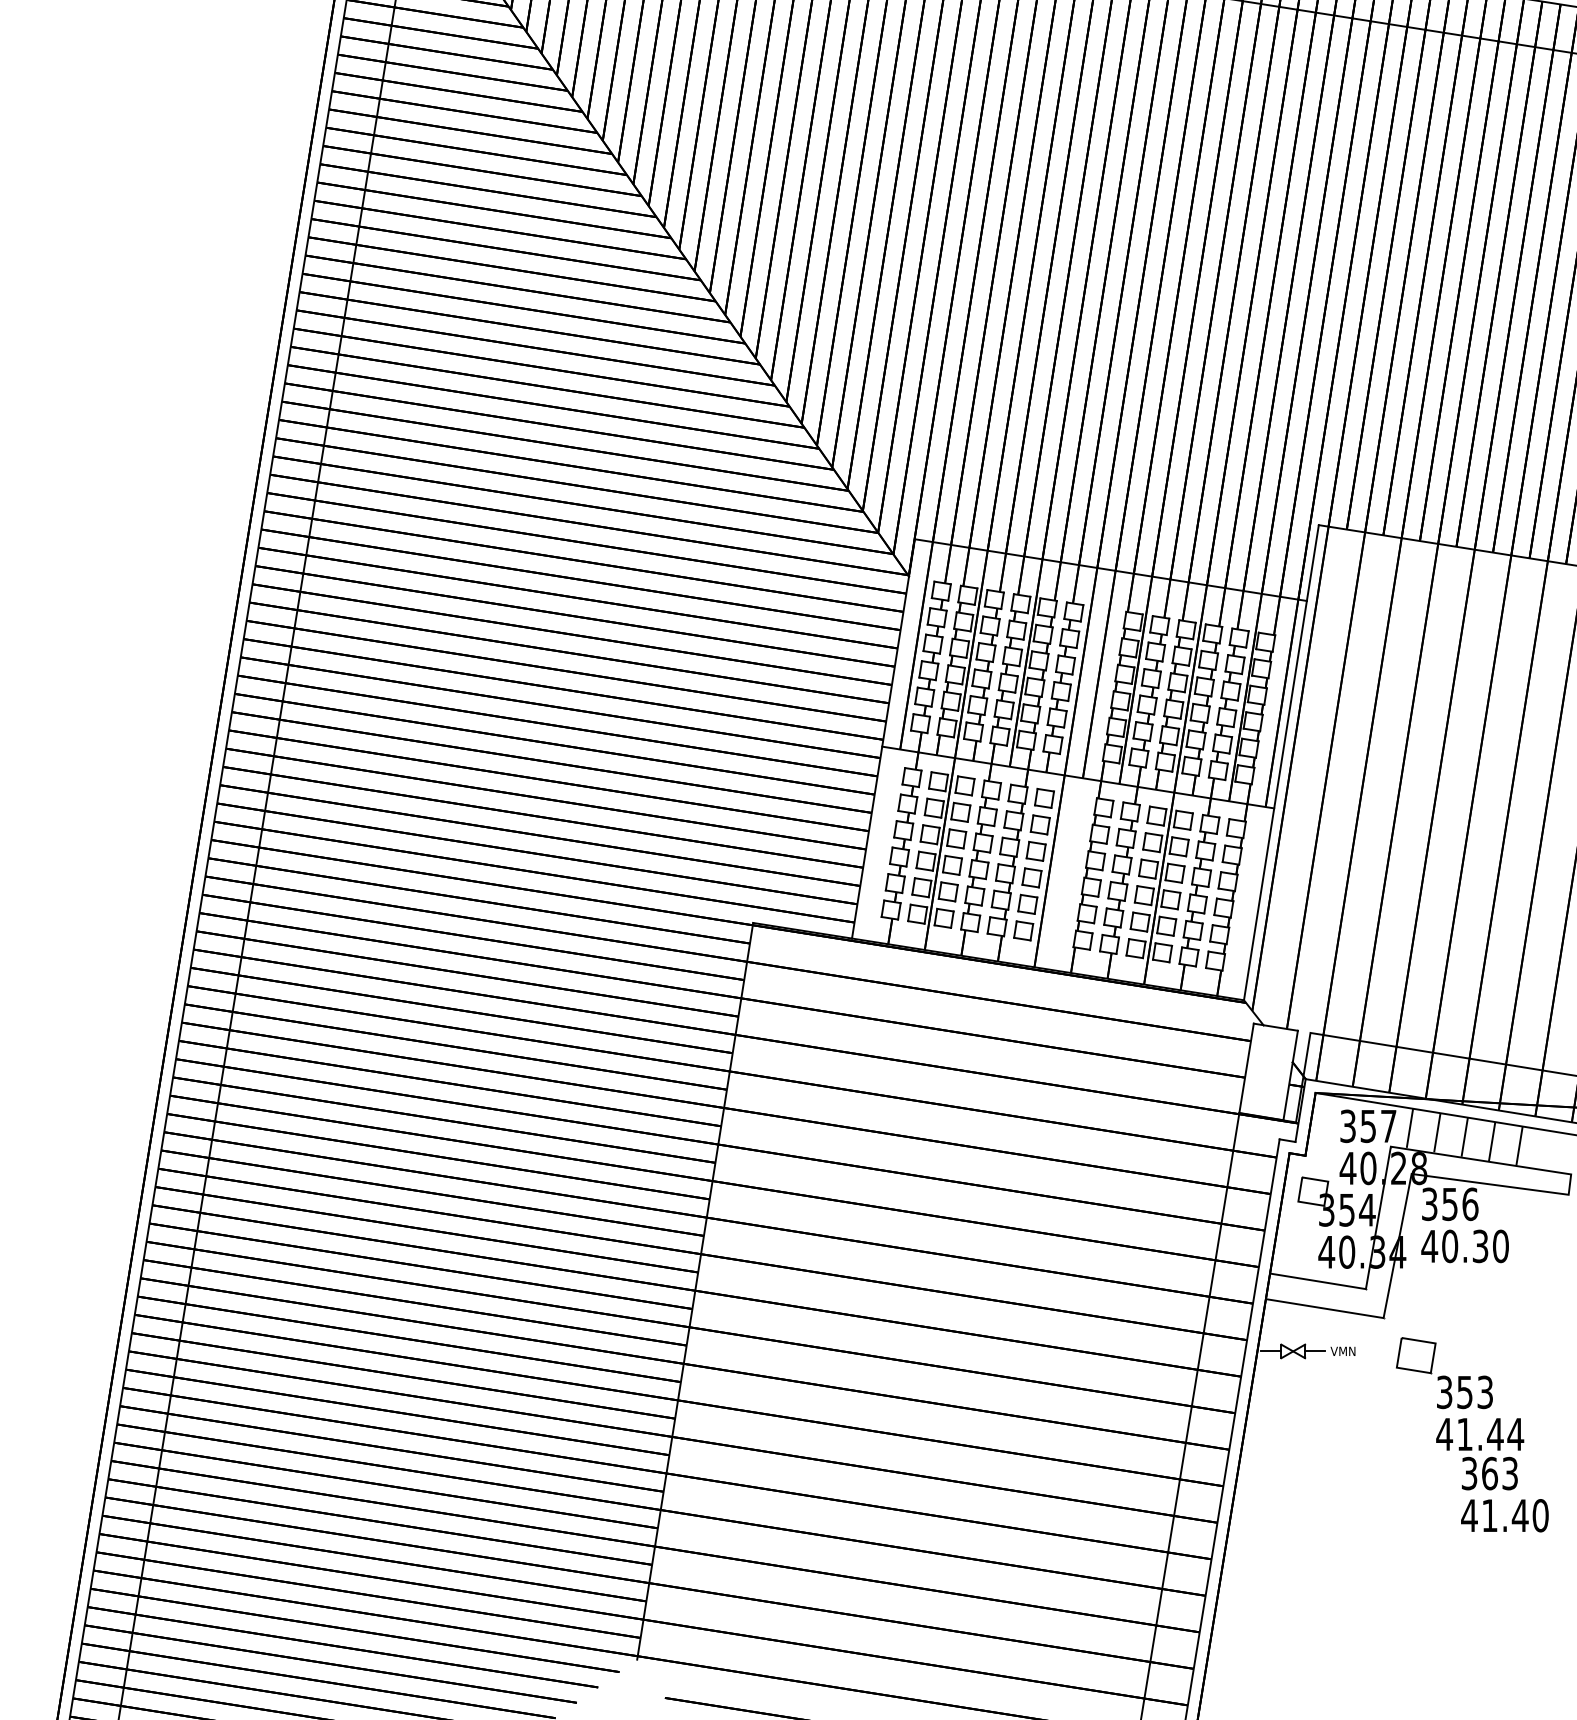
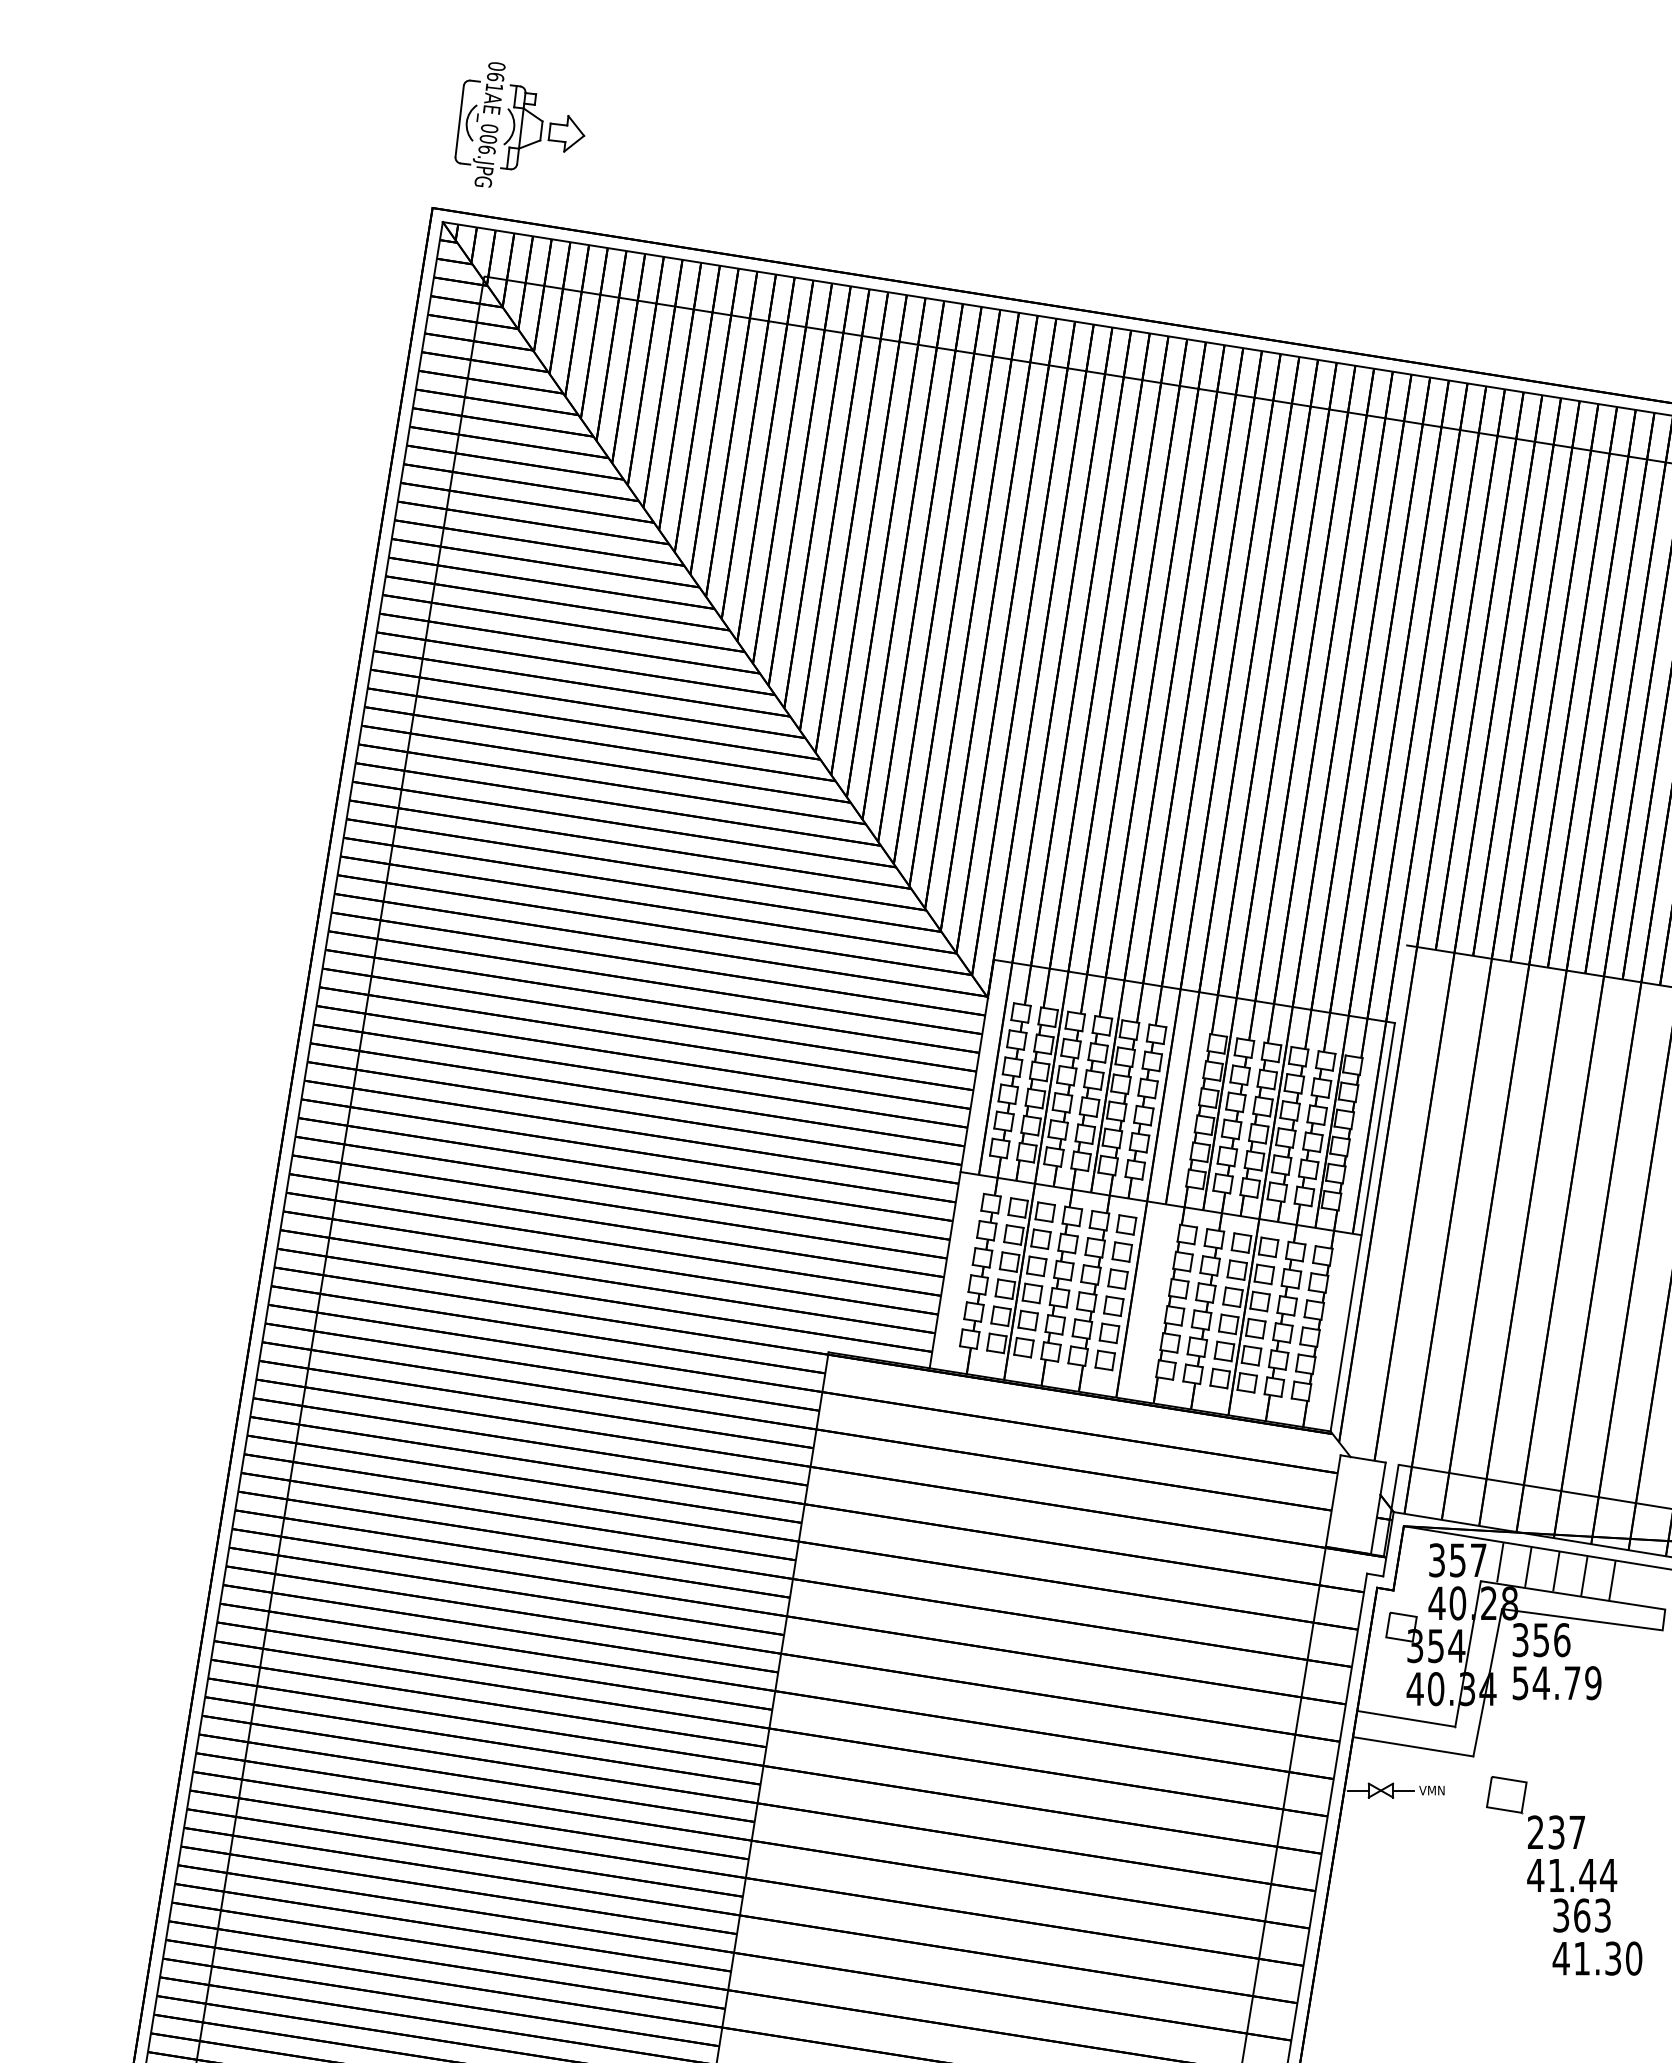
line: (1312, 563) -> (1400, 984), removed
text: (1464, 1246) -> (1556, 1683), 40.30 -> 54.79
text: (1464, 1392) -> (1556, 1832), 353 -> 237
text: (1519, 1515) -> (1612, 1958), 41.40 -> 41.30

